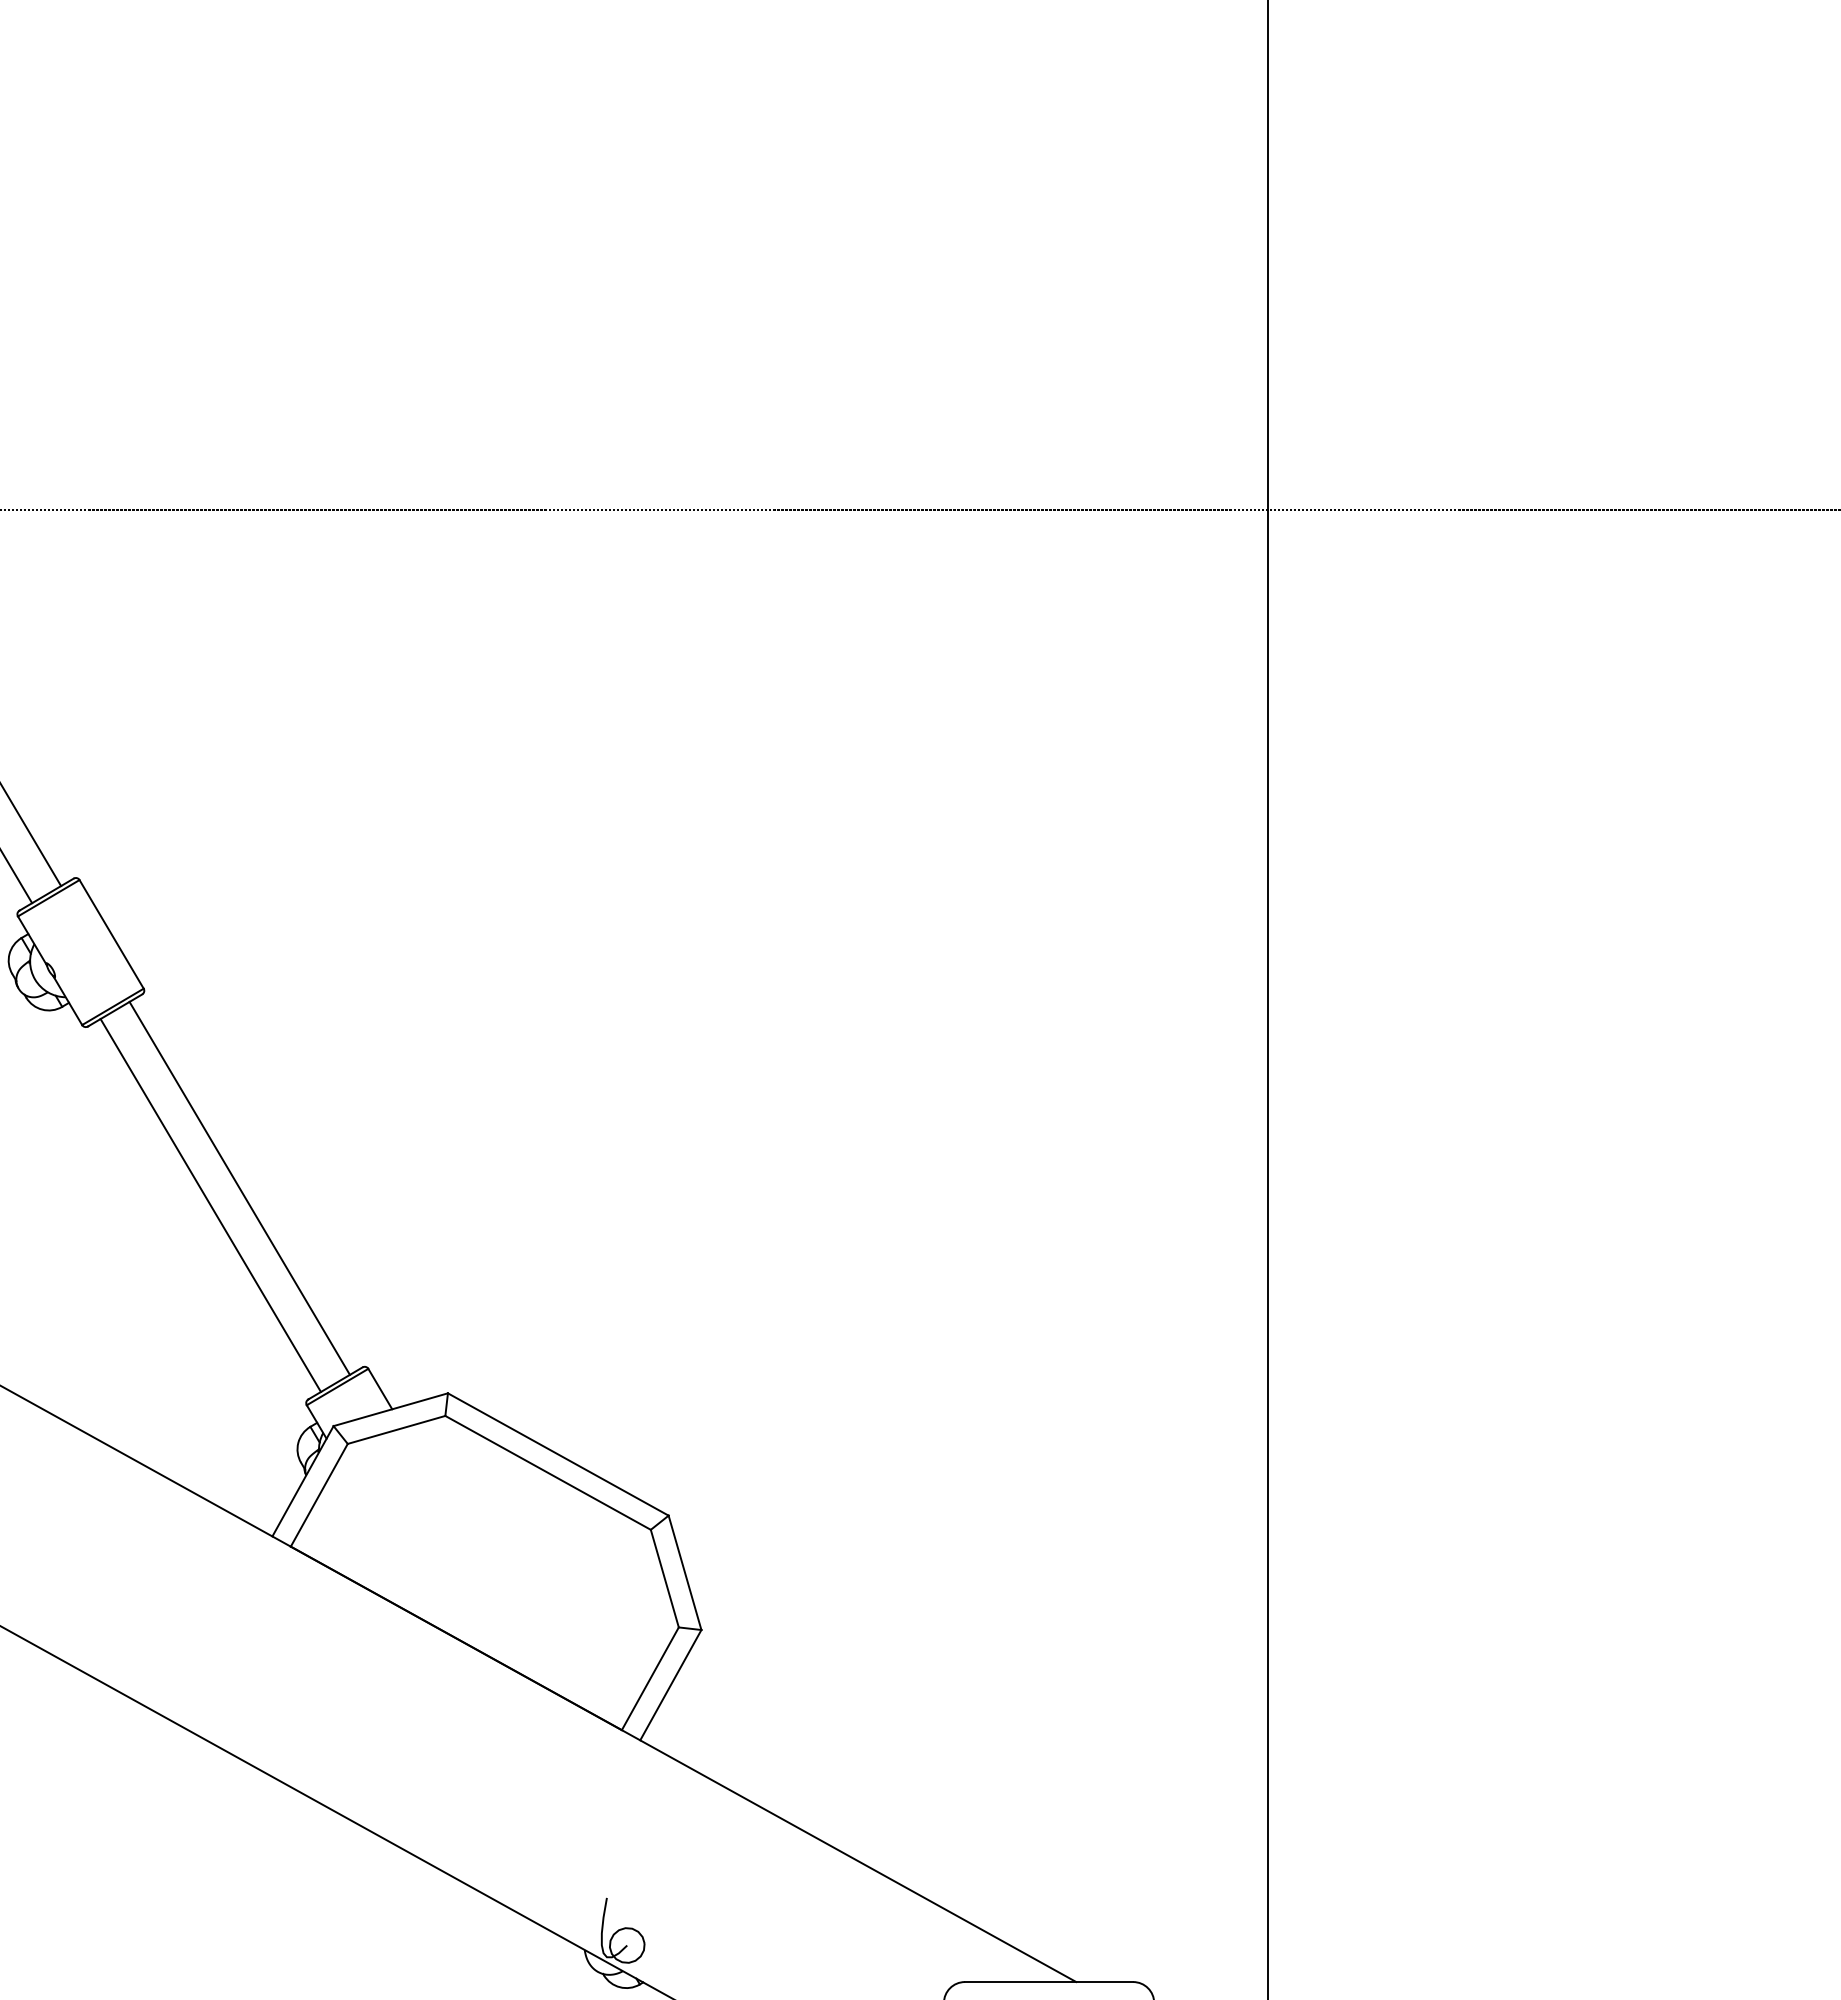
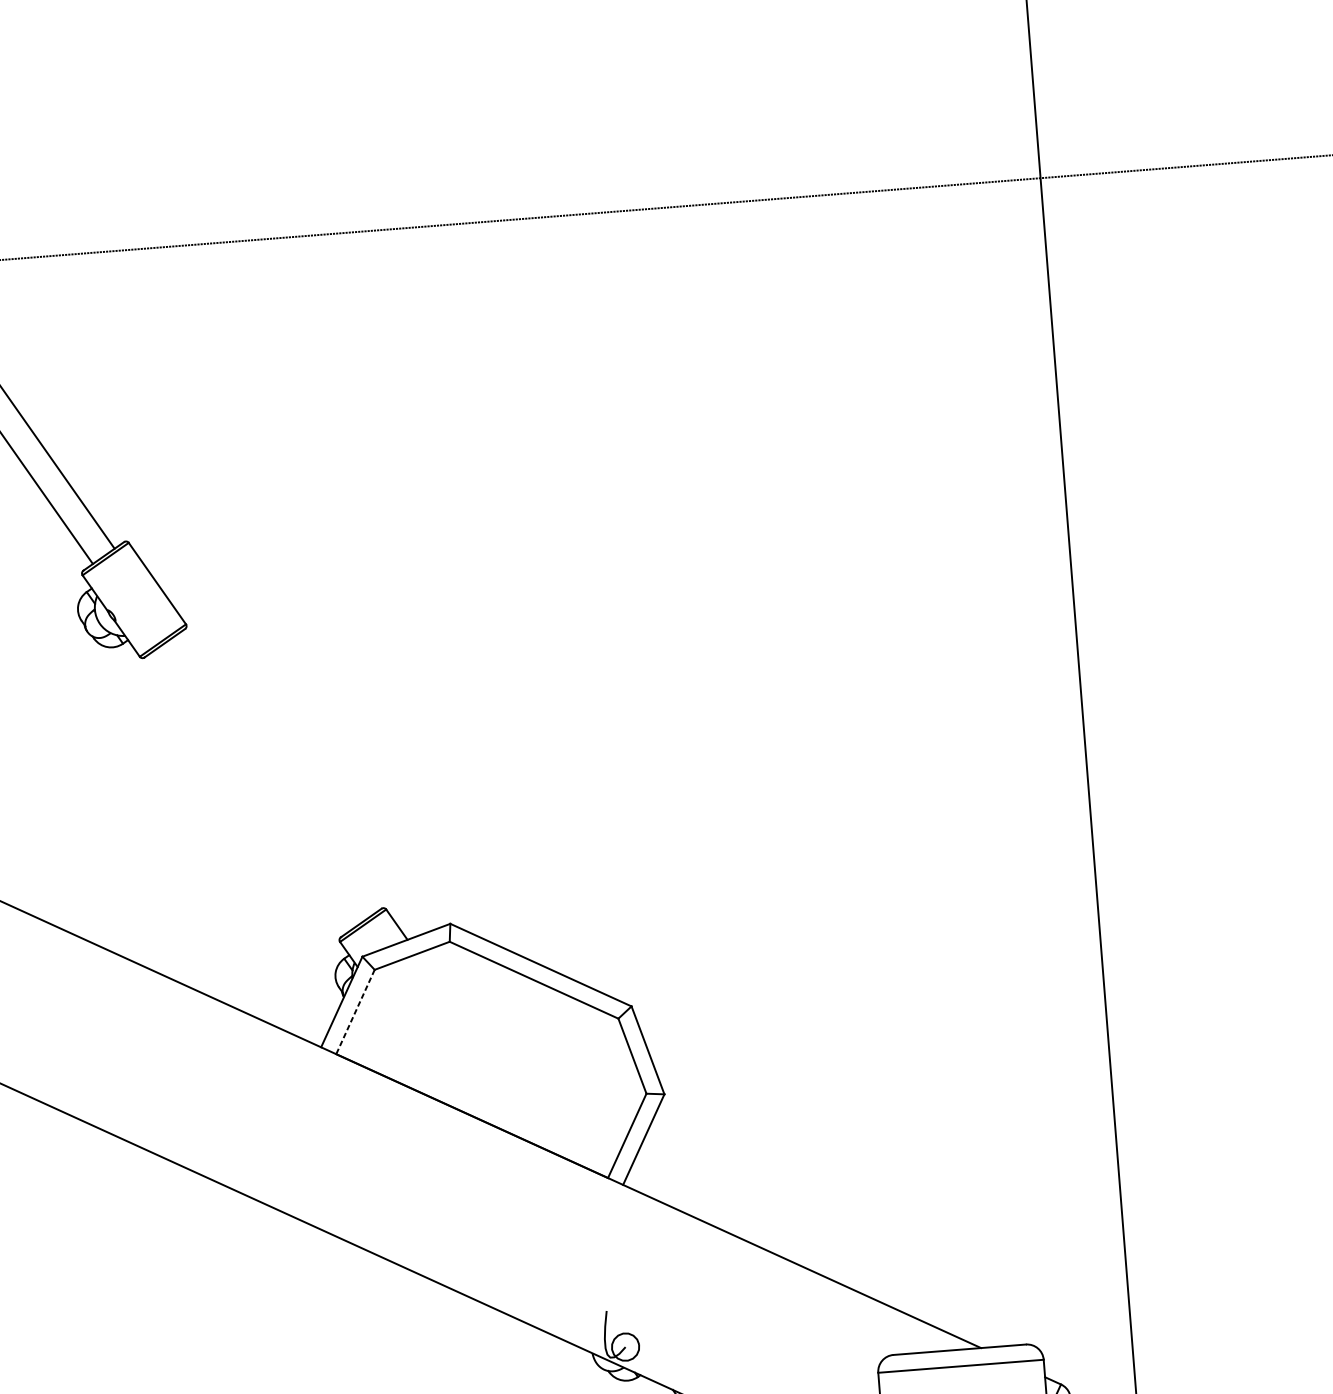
line: (239, 1187) -> (273, 774), removed
line: (210, 1205) -> (251, 790), removed
line: (319, 1495) -> (355, 1012), solid -> dashed

